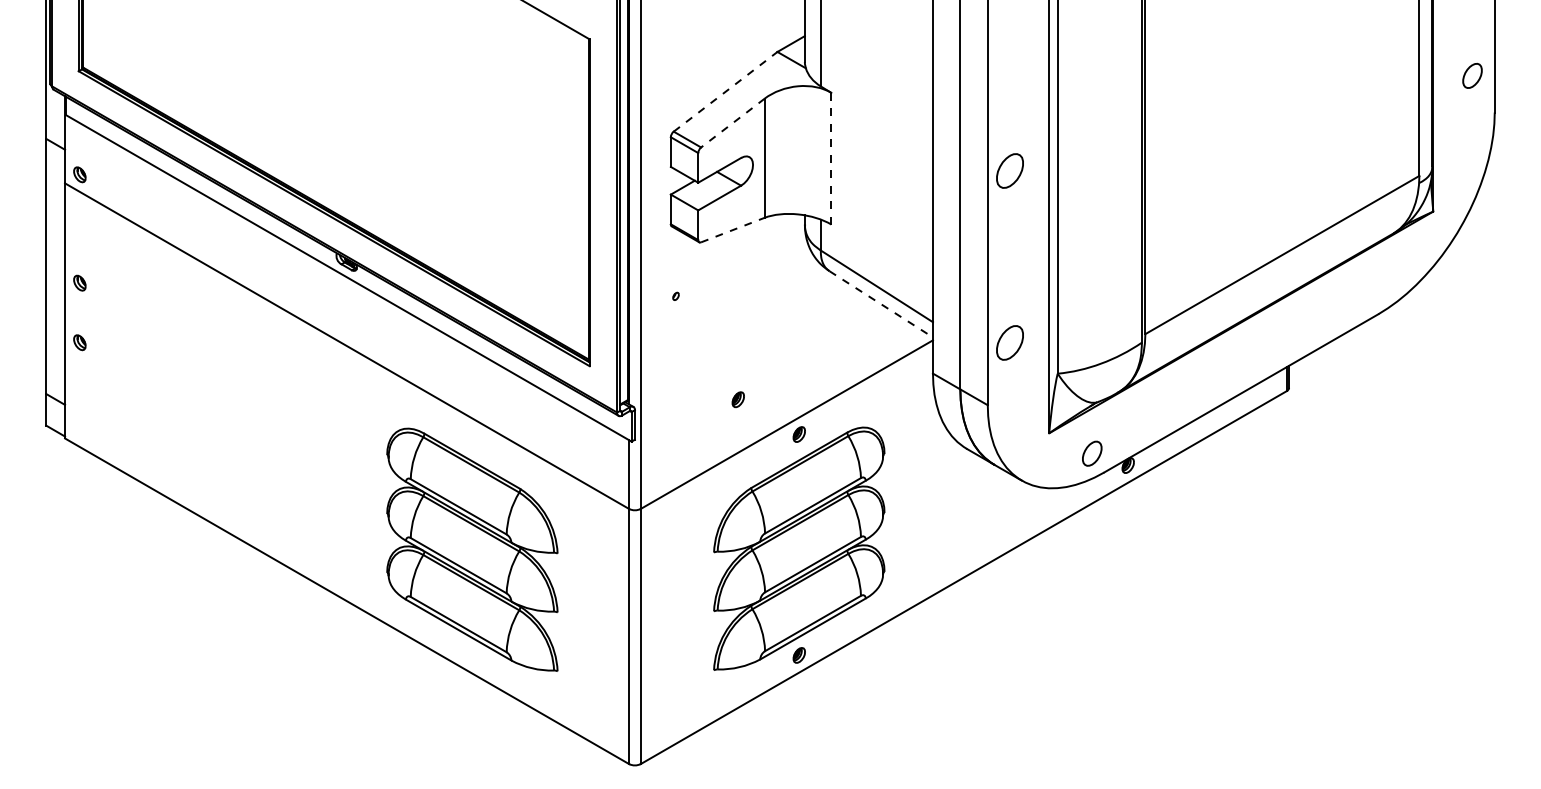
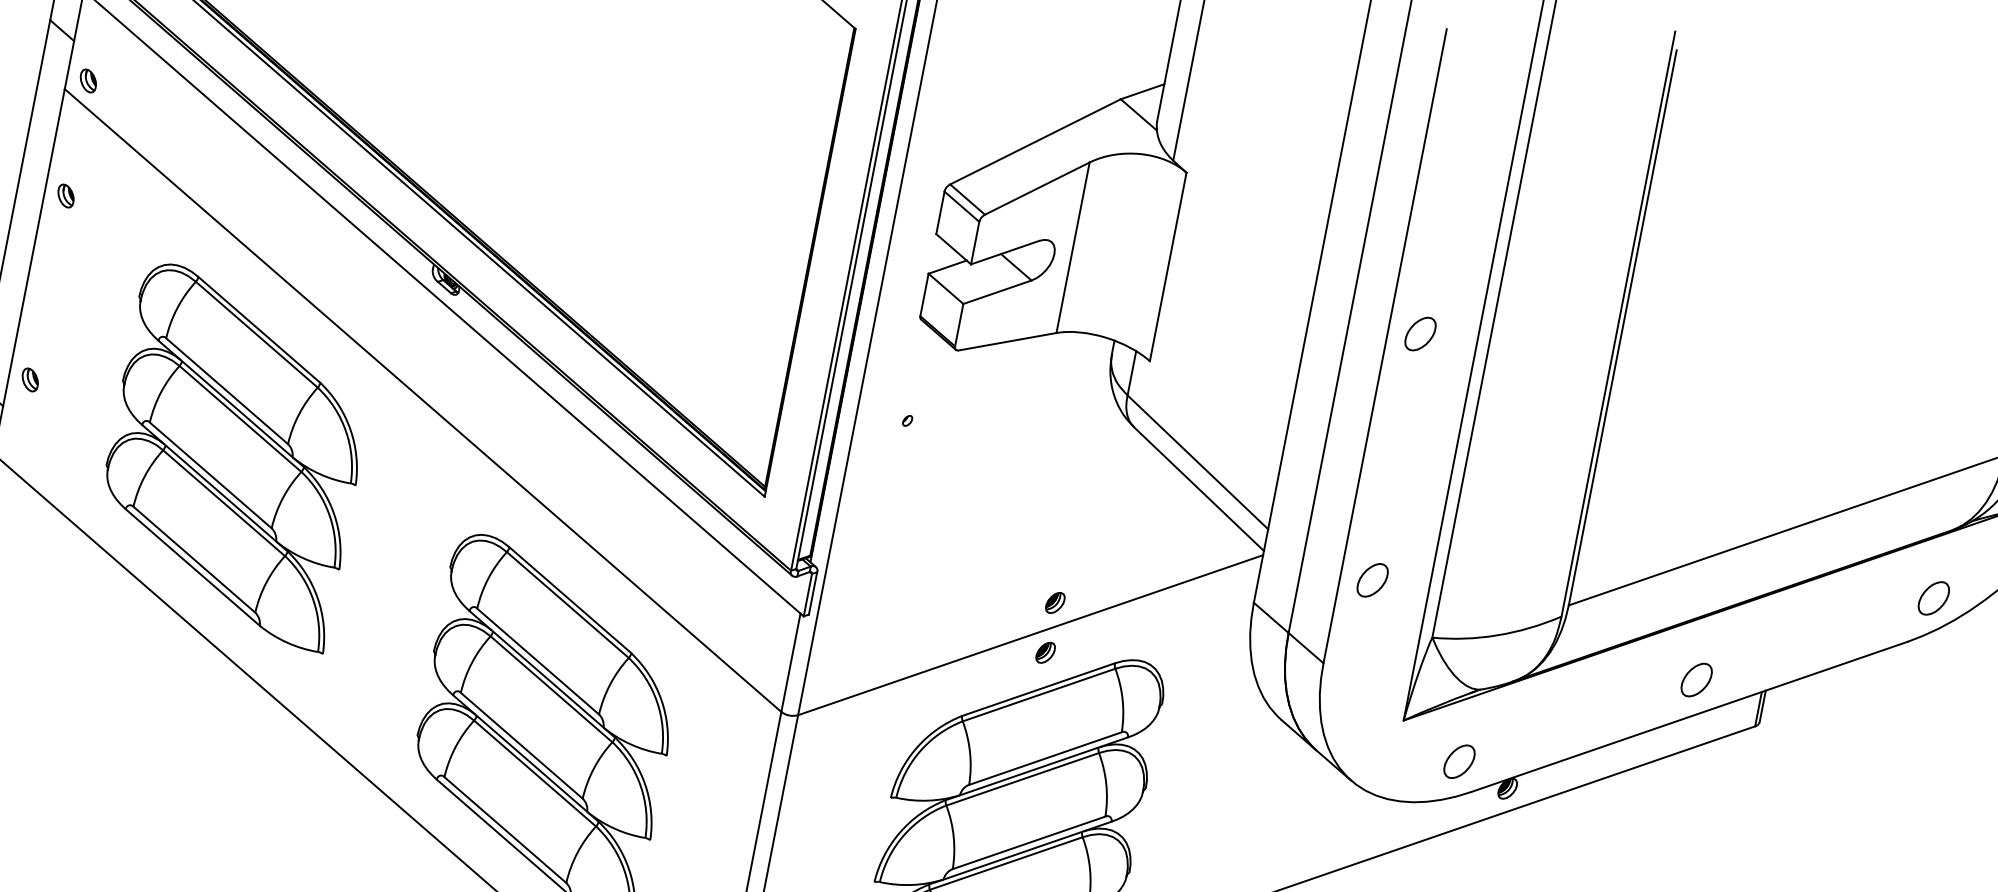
line: (726, 91) -> (1036, 141), dashed -> solid
line: (732, 123) -> (1036, 189), dashed -> solid
line: (831, 158) -> (1168, 266), dashed -> solid
part: (1009, 170) -> (1419, 333), size x0.71
line: (733, 229) -> (1008, 341), dashed -> solid
part: (1390, 281) -> (1934, 598), added
part: (79, 282) -> (65, 194), moved
line: (881, 304) -> (1199, 489), dashed -> solid
part: (79, 342) -> (29, 379), moved
part: (1009, 342) -> (1372, 579), size x0.71
part: (1241, 367) -> (1697, 679), added
part: (737, 399) -> (1054, 602), moved
part: (227, 408) -> (234, 456), added

